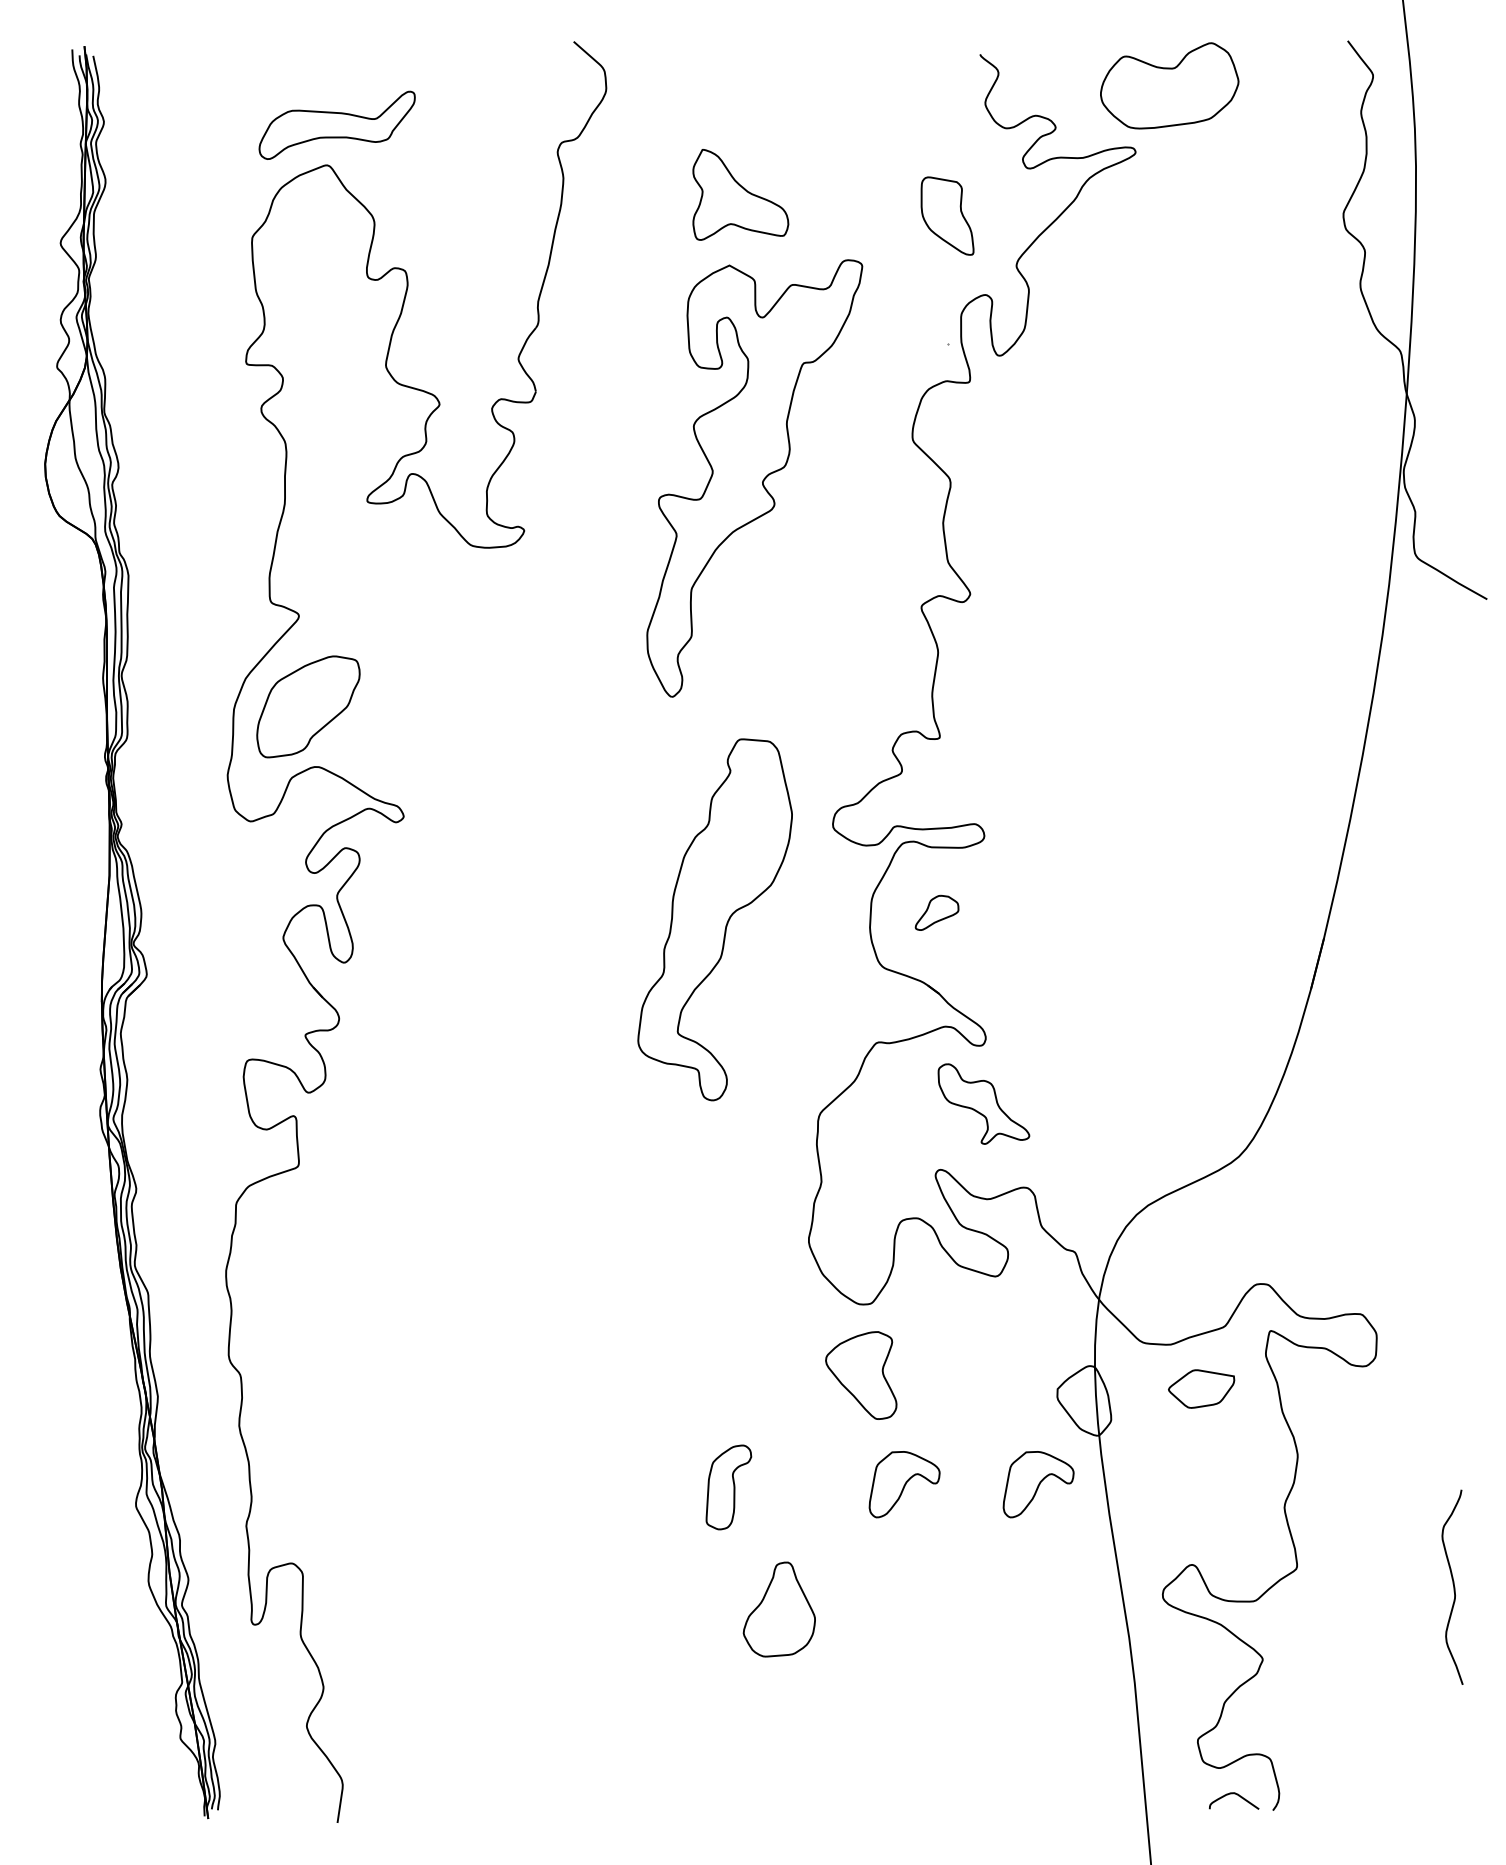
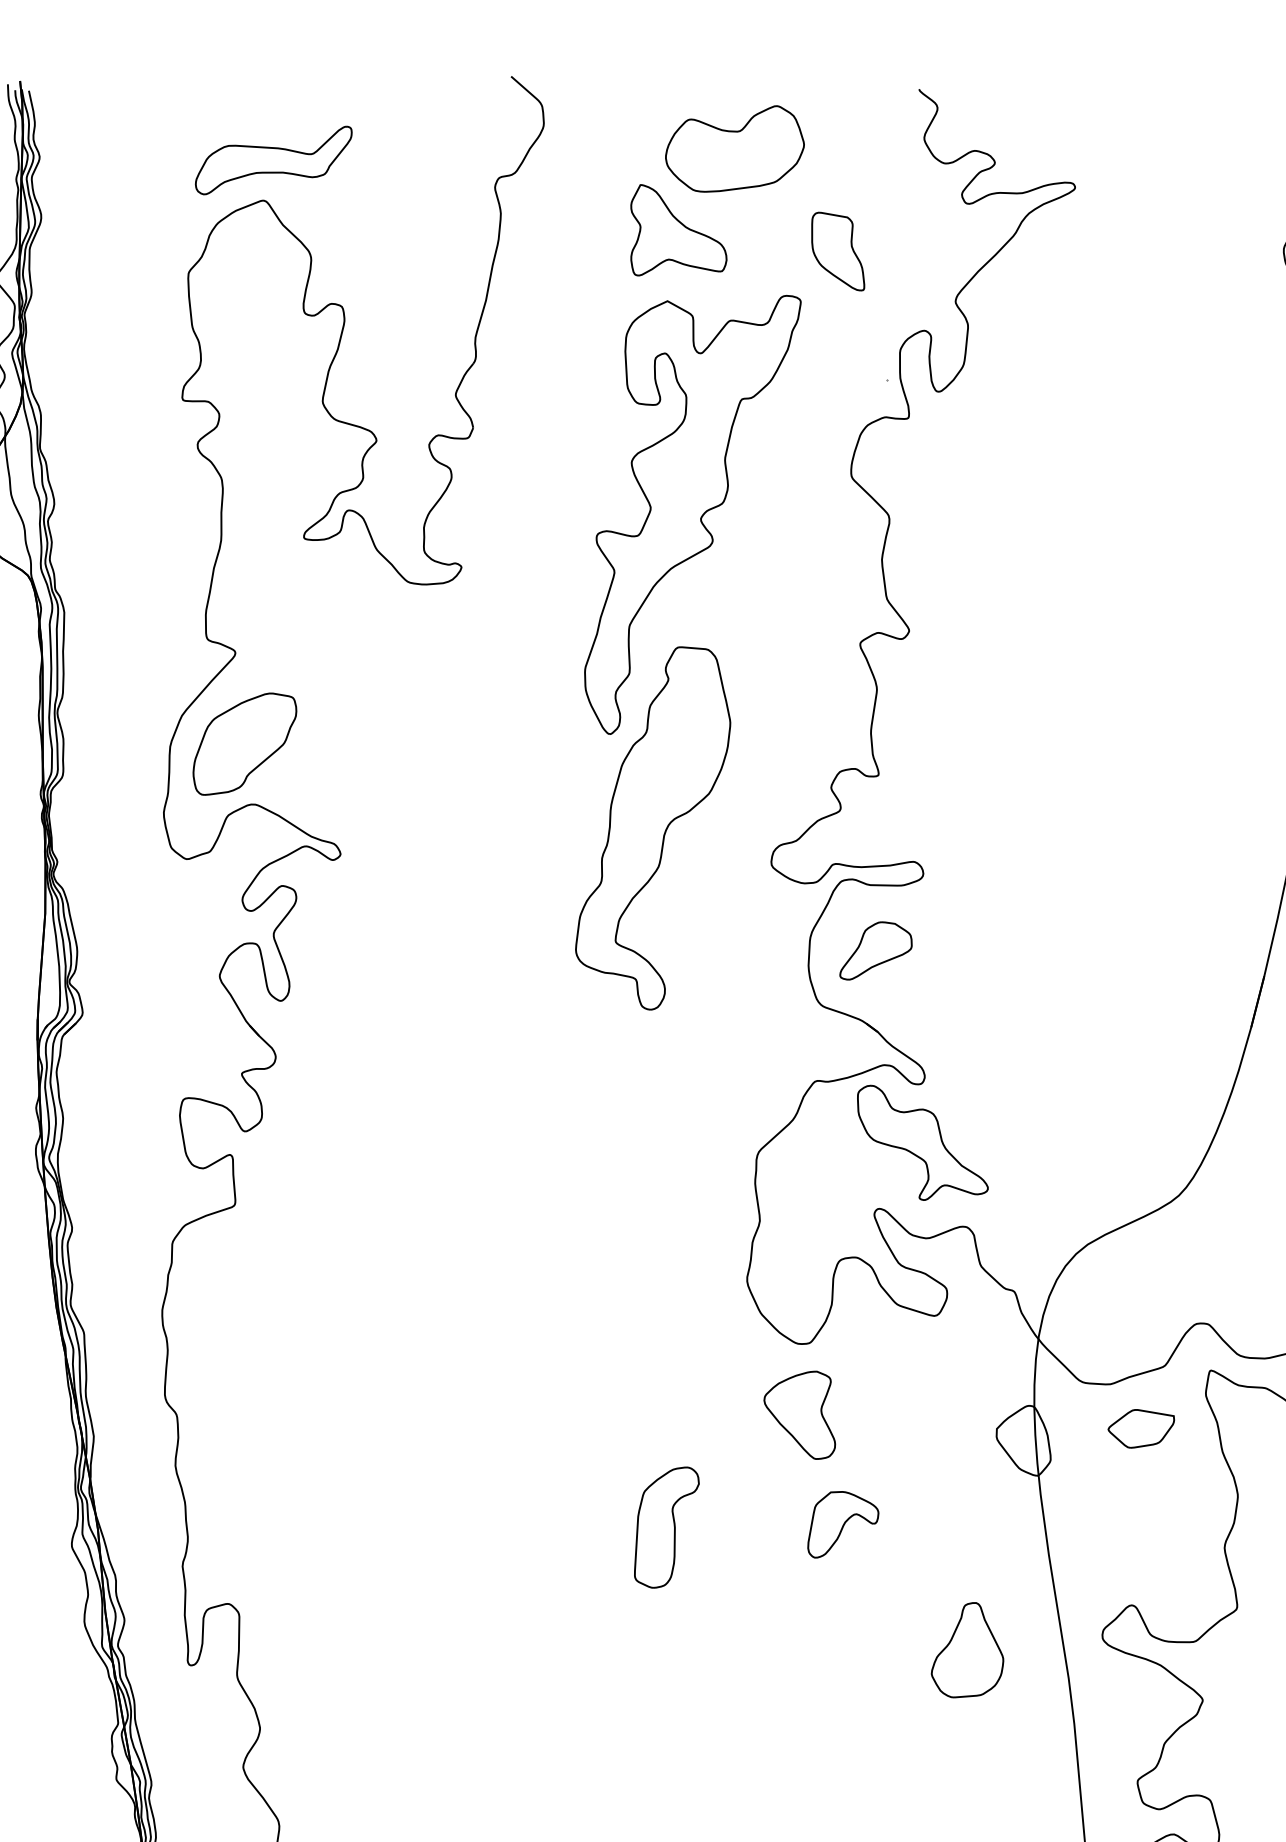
part: (1169, 85) -> (734, 148), moved
part: (947, 215) -> (838, 250), moved
part: (936, 912) -> (875, 950), size x1.67
part: (714, 919) -> (652, 828), moved
part: (983, 1103) -> (922, 1142), size x1.43
part: (1038, 1484) -> (977, 1524), removed
part: (728, 1487) -> (666, 1527), size x1.43
part: (778, 1609) -> (966, 1650), moved

